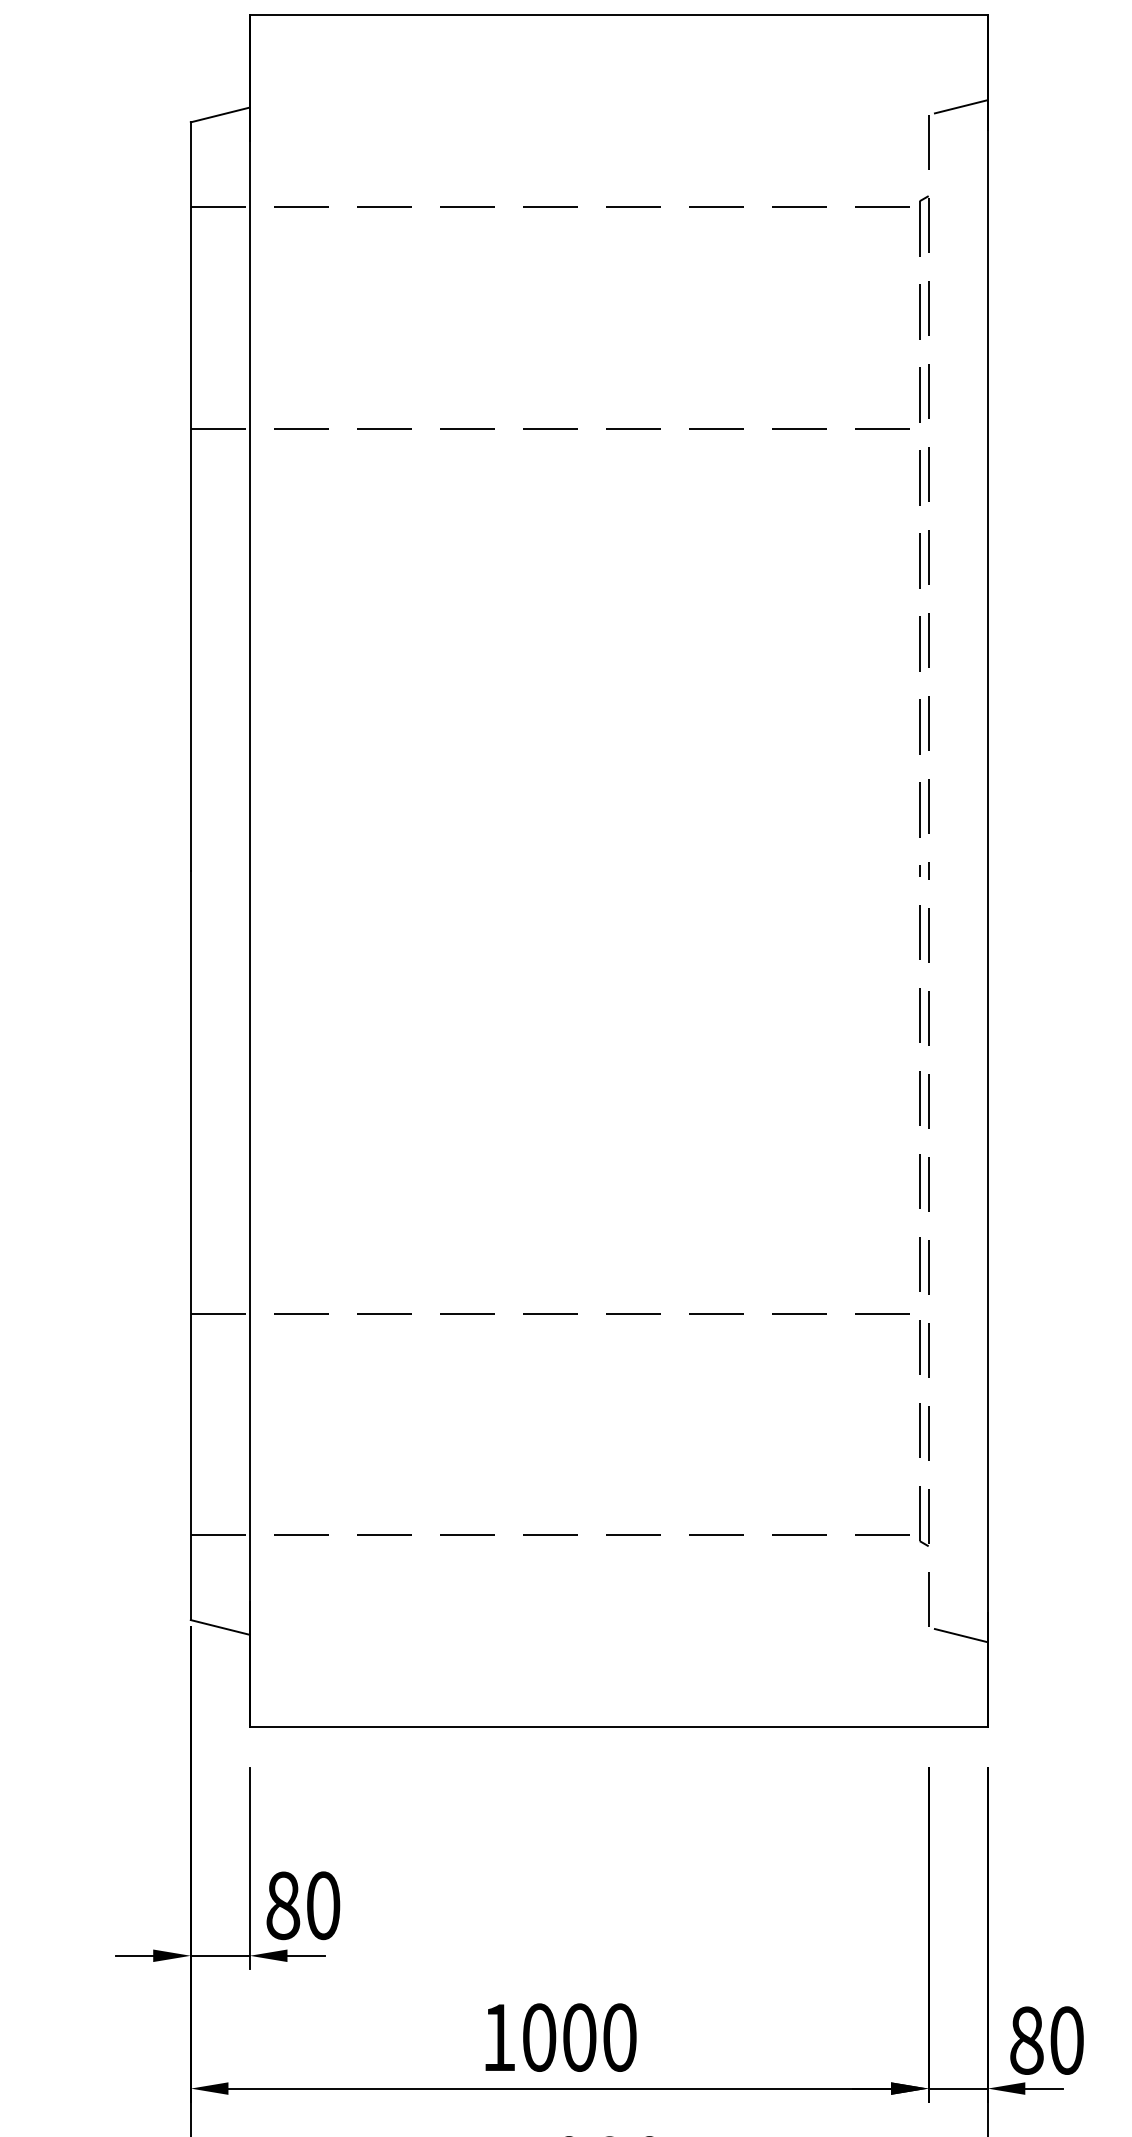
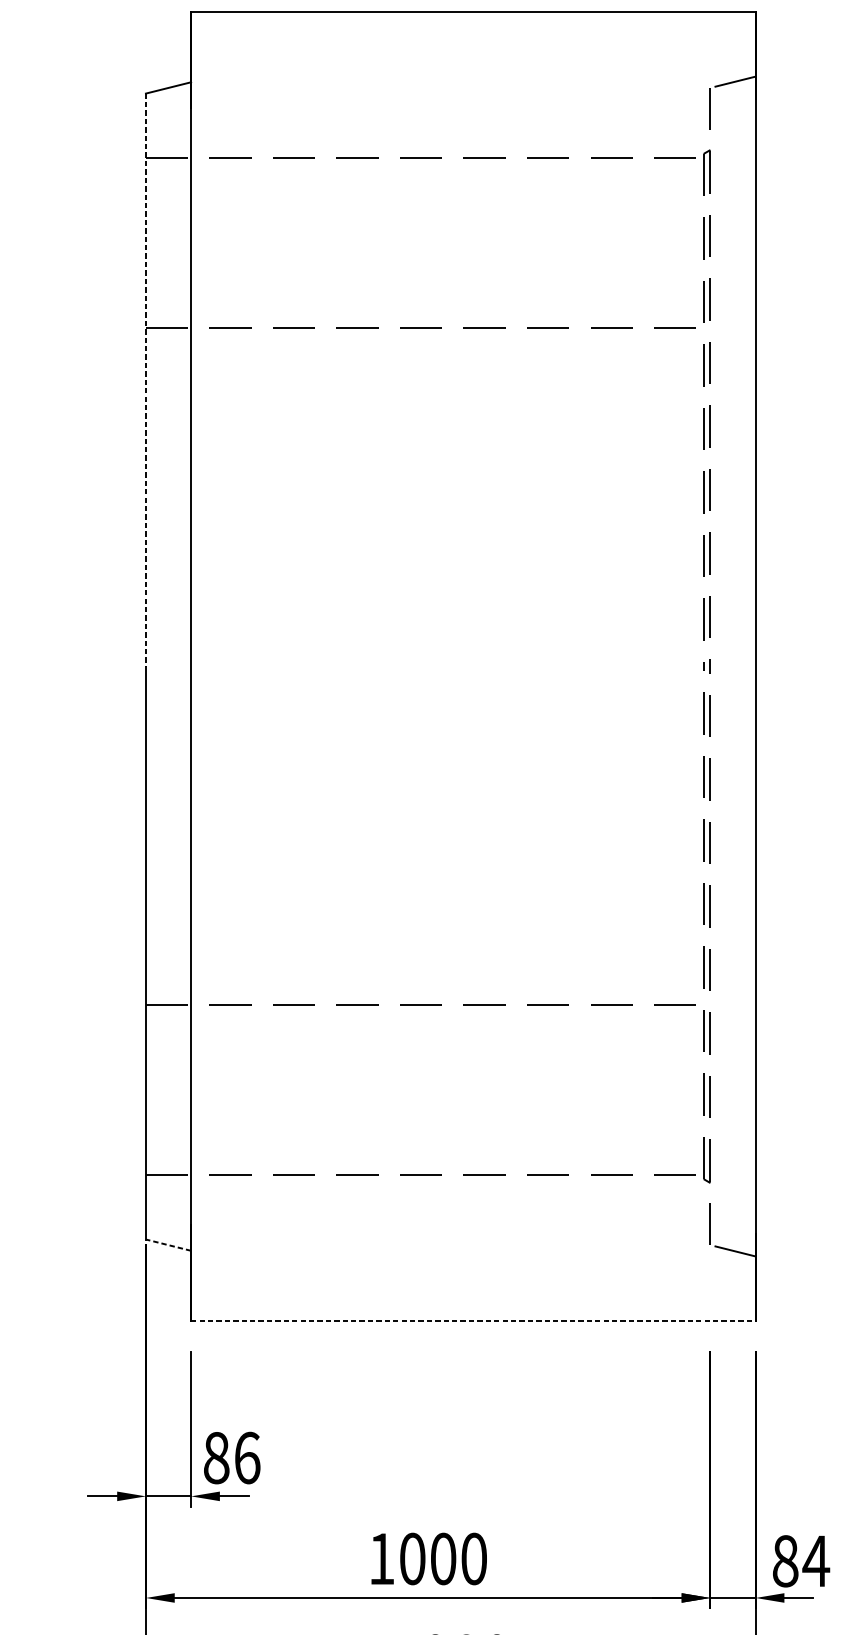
line: (190, 497) -> (145, 380), solid -> dashed
line: (219, 1627) -> (167, 1245), solid -> dashed
line: (618, 1727) -> (473, 1321), solid -> dashed
text: (323, 1905) -> (247, 1457), 80 -> 86
text: (1066, 2040) -> (815, 1561), 80 -> 84

